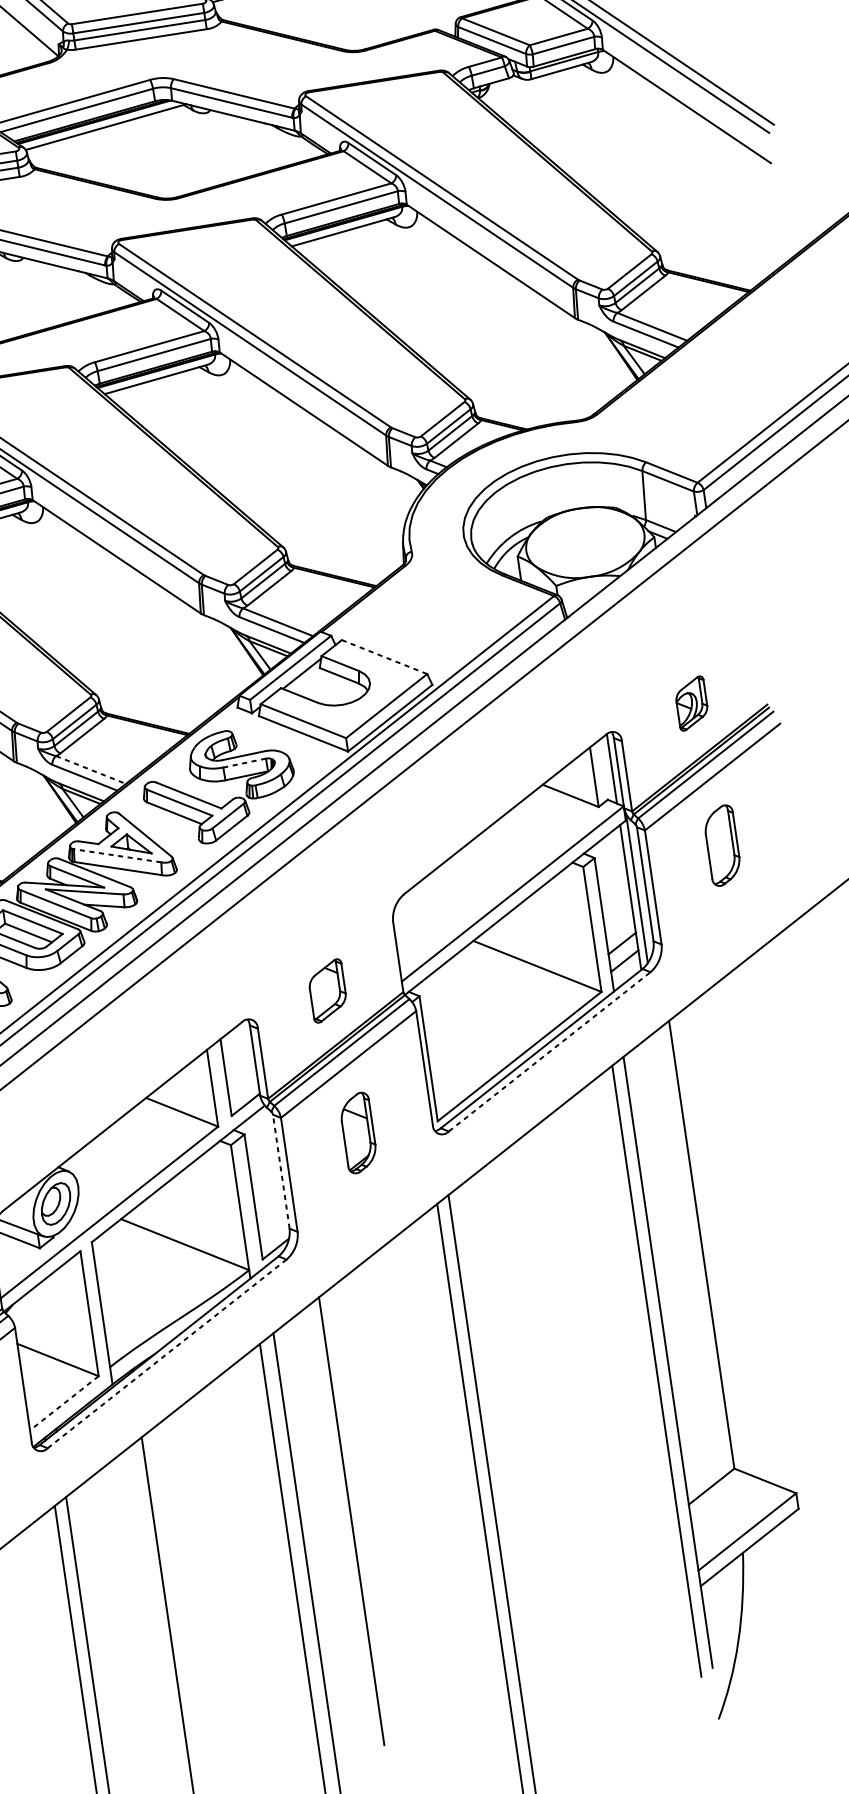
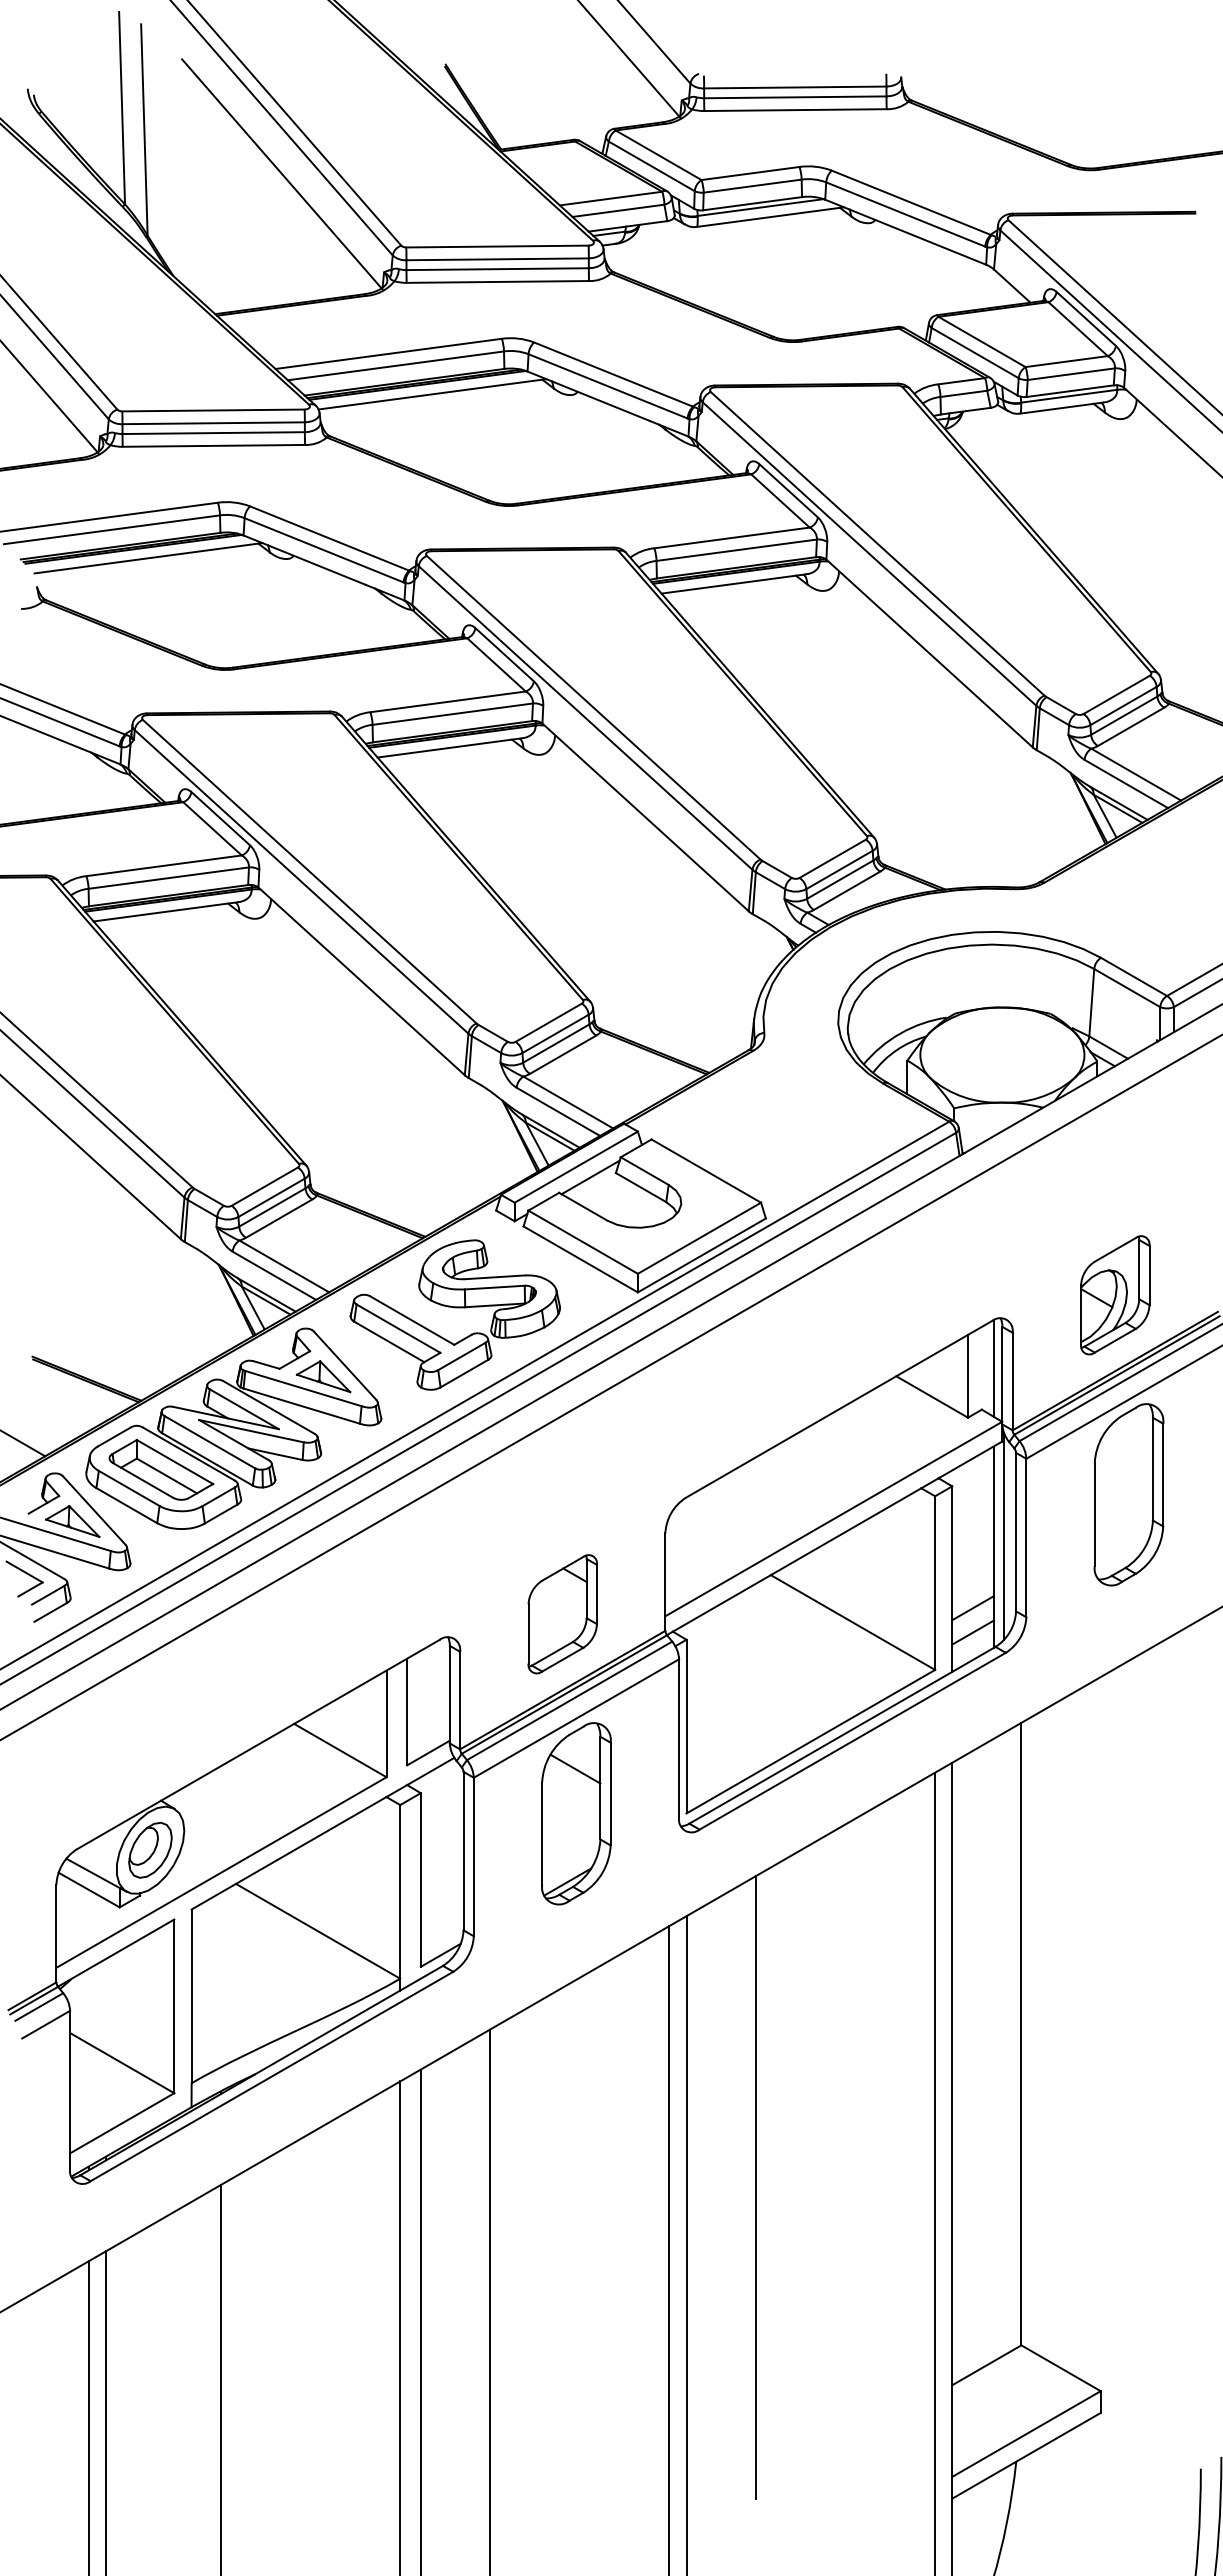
line: (383, 656) -> (705, 1170), dashed -> solid
part: (691, 703) -> (1115, 1295), size x1.67
line: (244, 763) -> (494, 1287), dashed -> solid
line: (91, 769) -> (284, 1266), dashed -> solid
part: (722, 845) -> (1128, 1494), size x1.67
line: (117, 855) -> (303, 1388), dashed -> solid
part: (327, 991) -> (562, 1614), size x1.43
line: (549, 1052) -> (852, 1741), dashed -> solid
part: (358, 1132) -> (576, 1813), size x1.67
line: (281, 1171) -> (463, 1850), dashed -> solid
line: (167, 1353) -> (272, 2076), dashed -> solid
line: (526, 1383) -> (755, 2187), added
line: (63, 1403) -> (121, 2123), dashed -> solid

